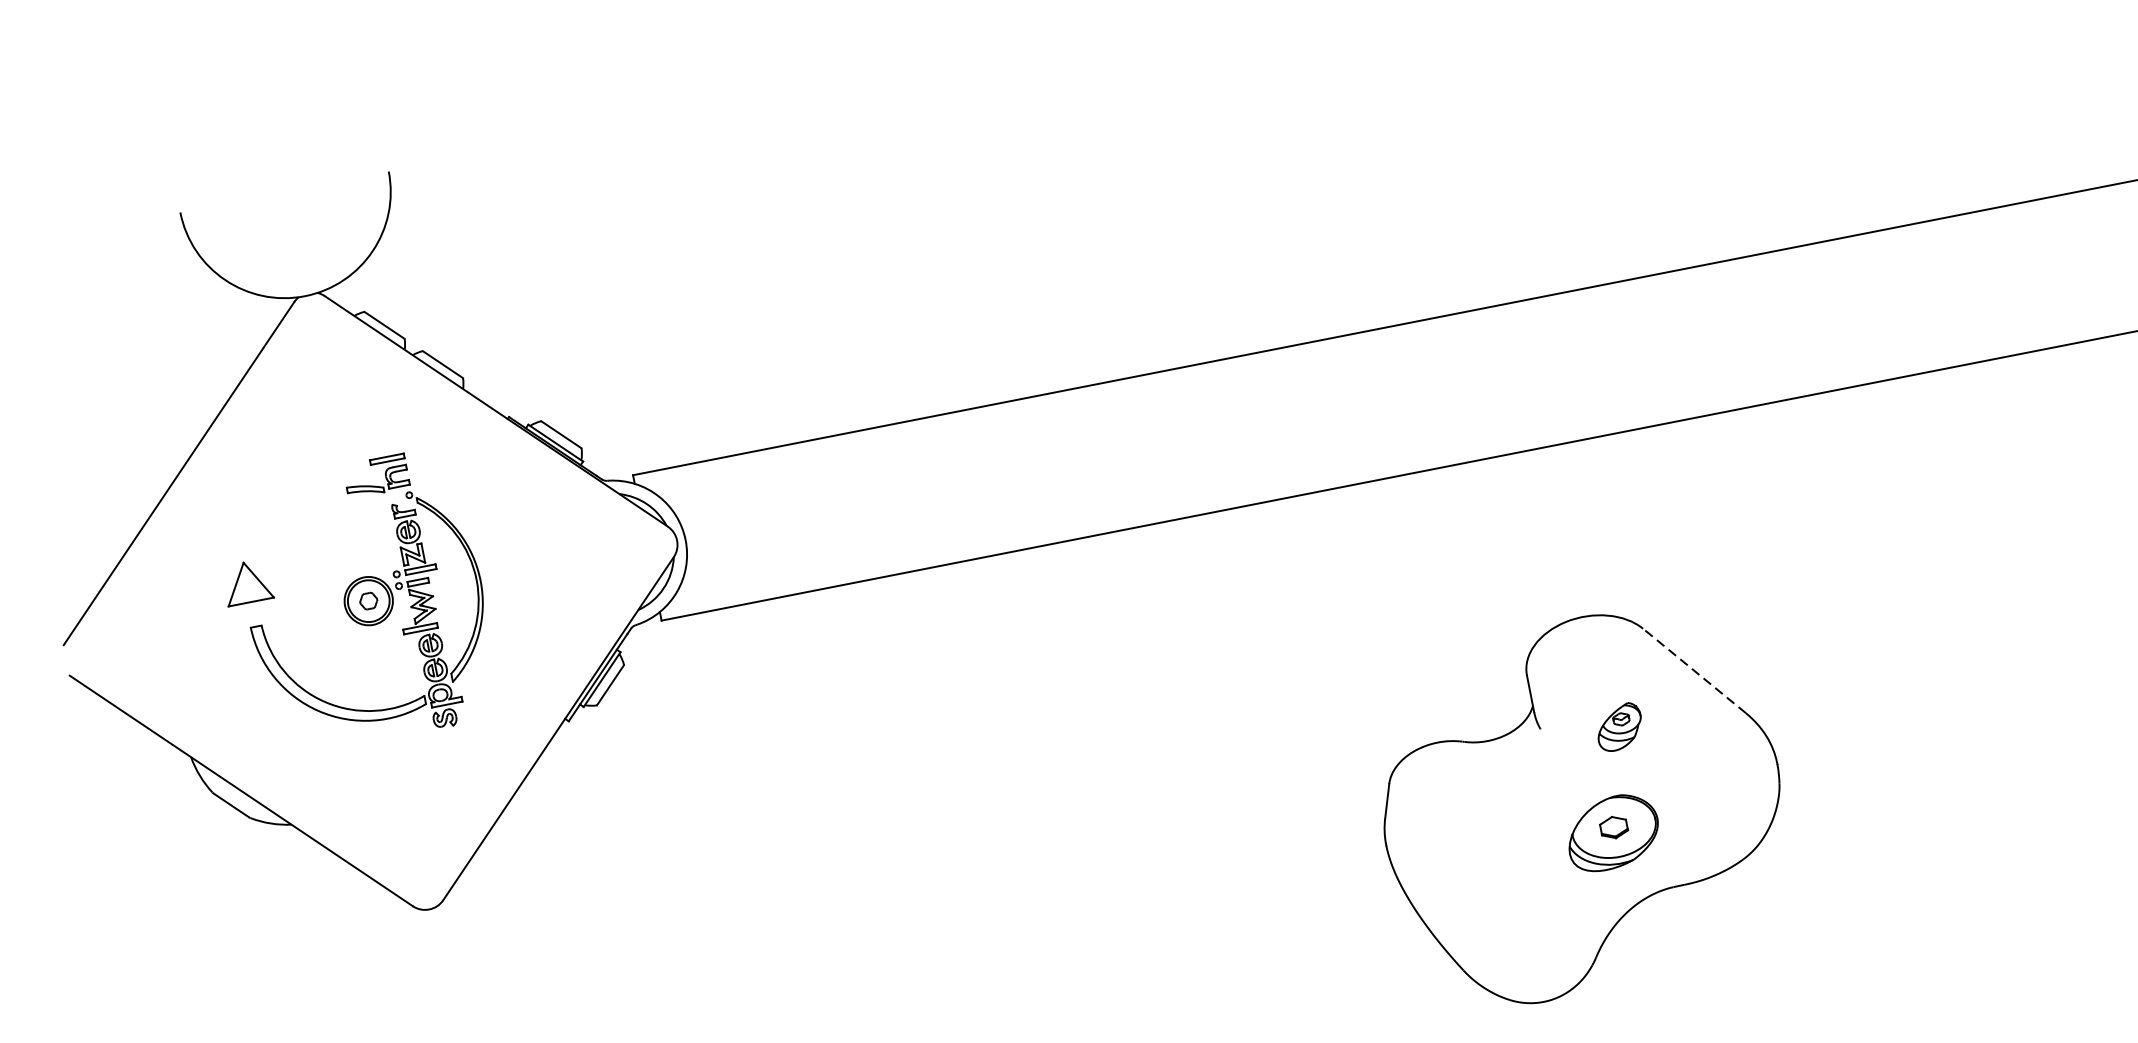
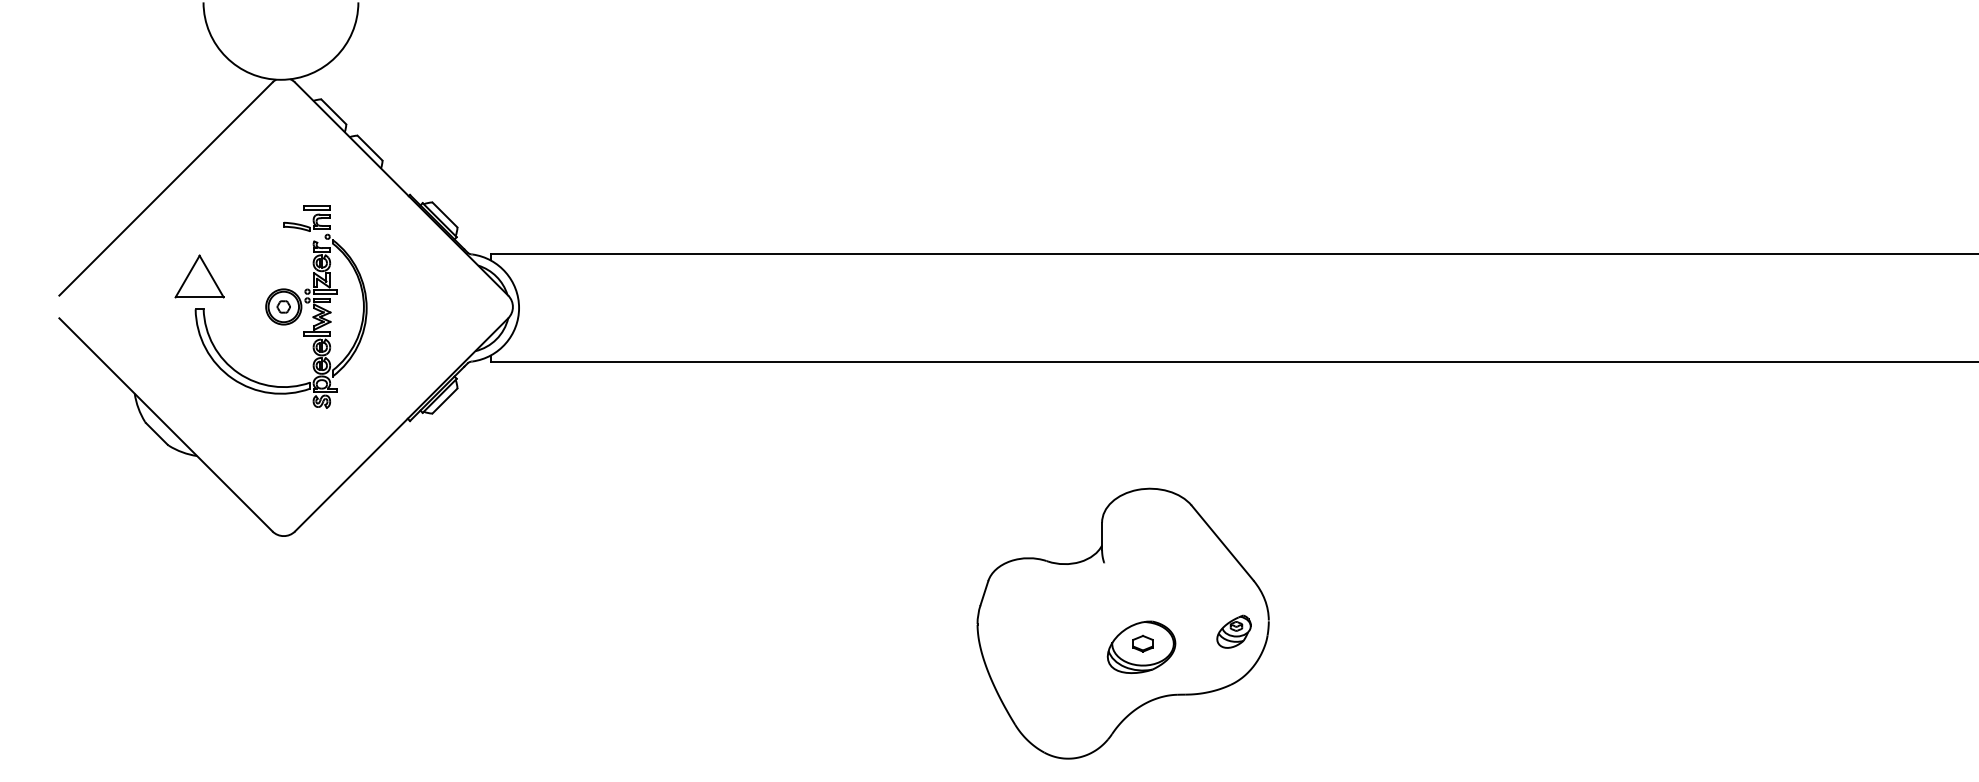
part: (247, 582) -> (199, 276), size x1.43
line: (1694, 671) -> (1222, 543), dashed -> solid
part: (1618, 727) -> (1233, 631), moved

